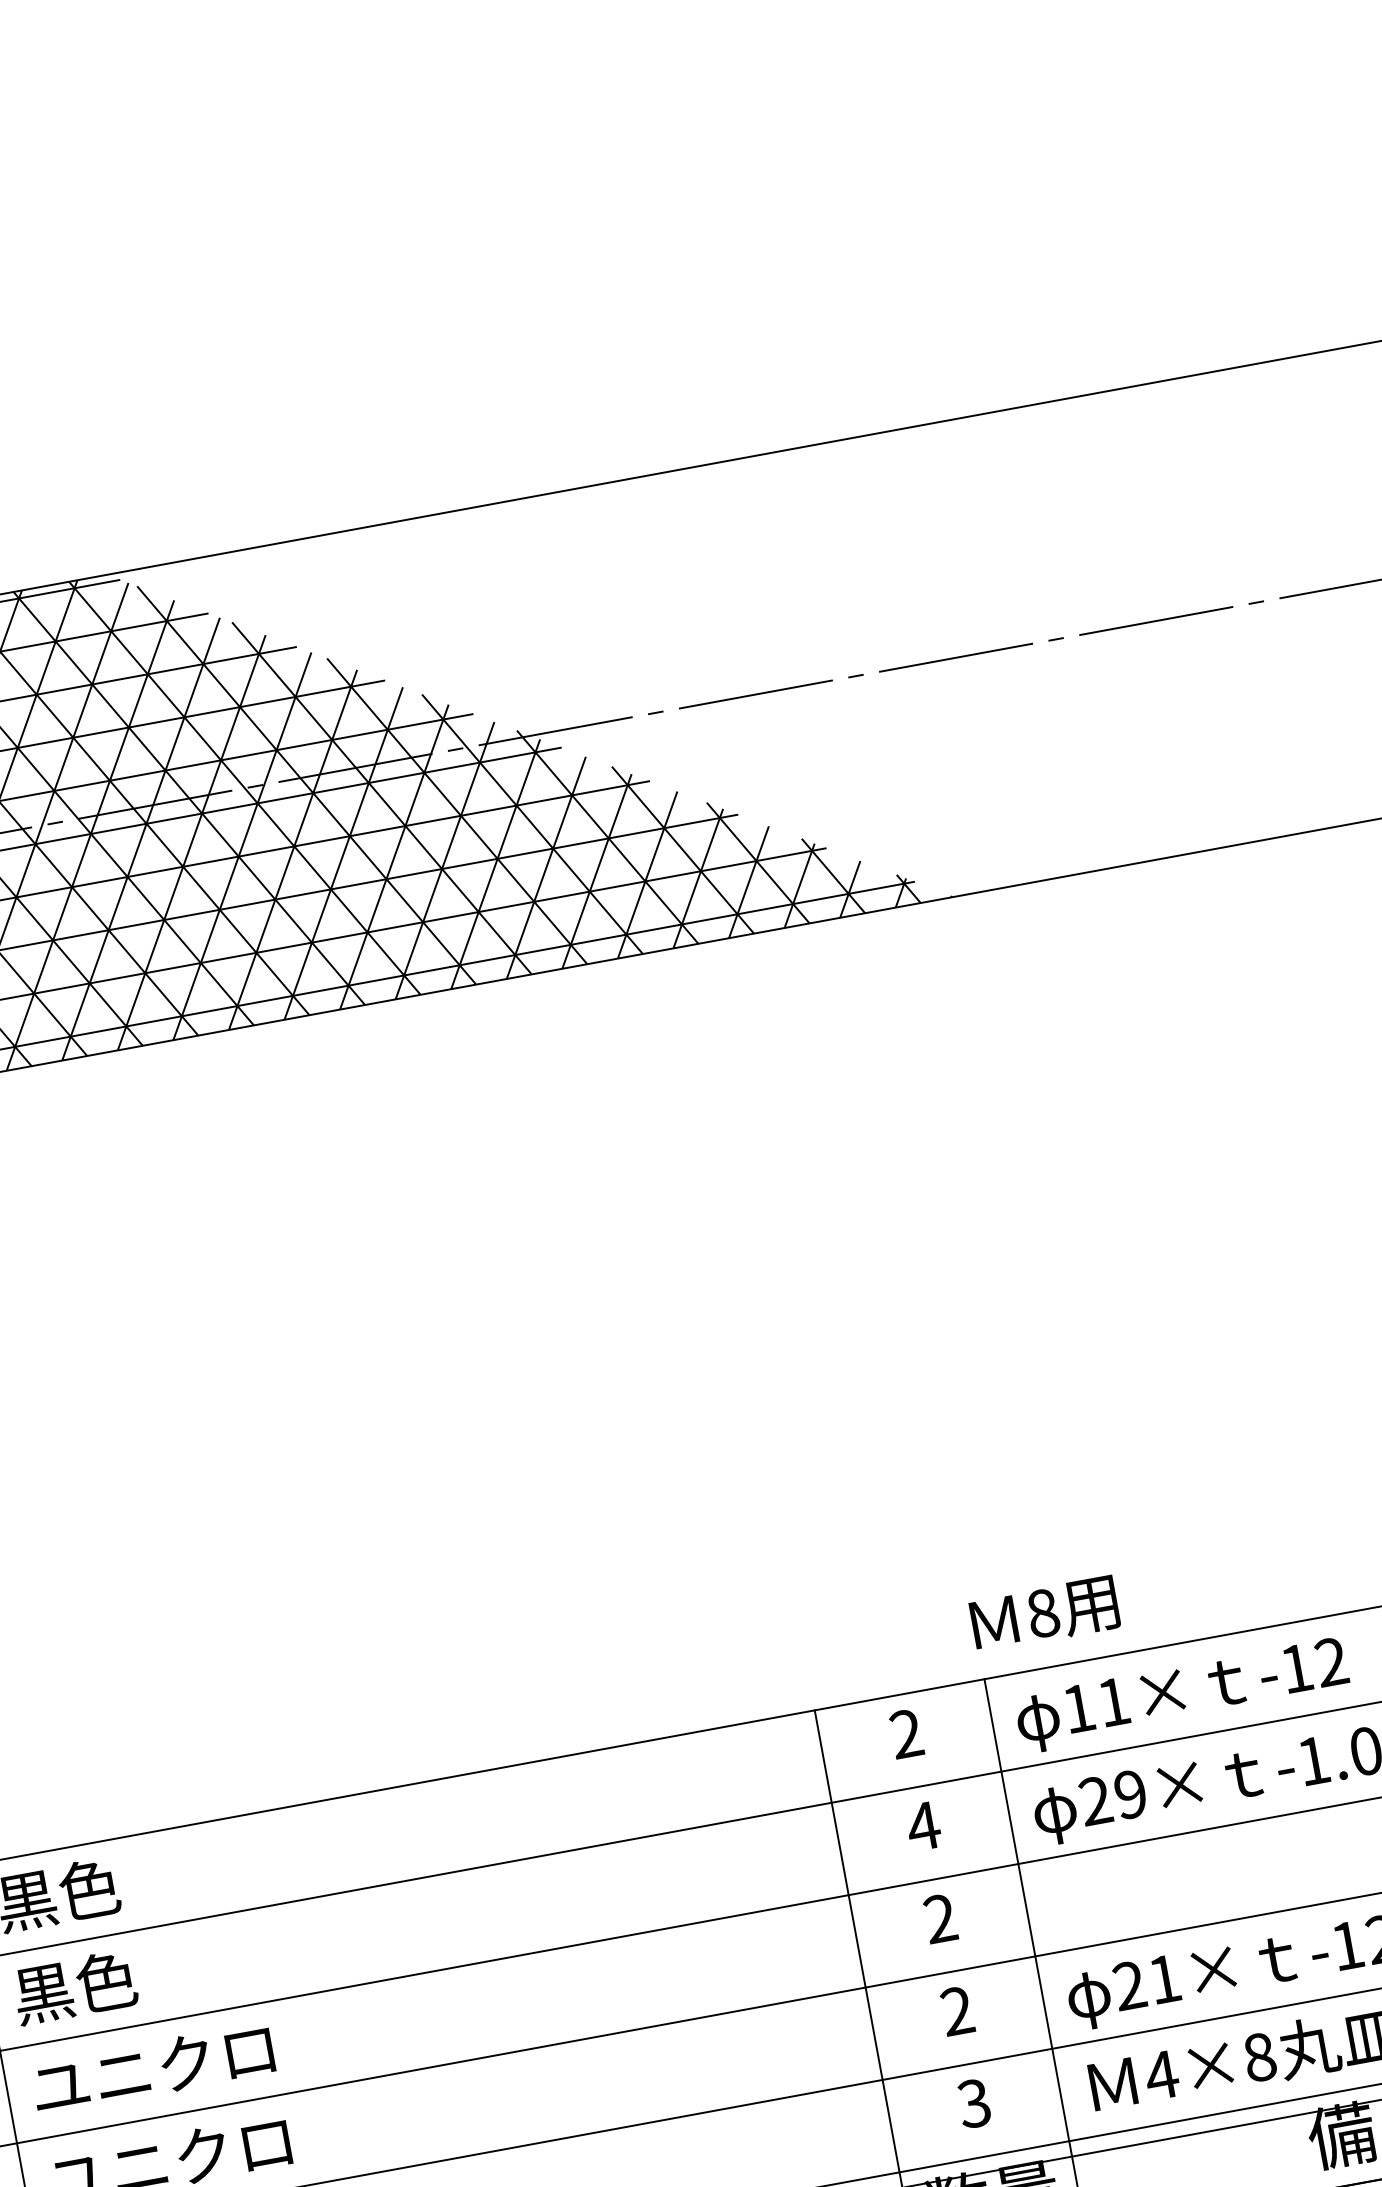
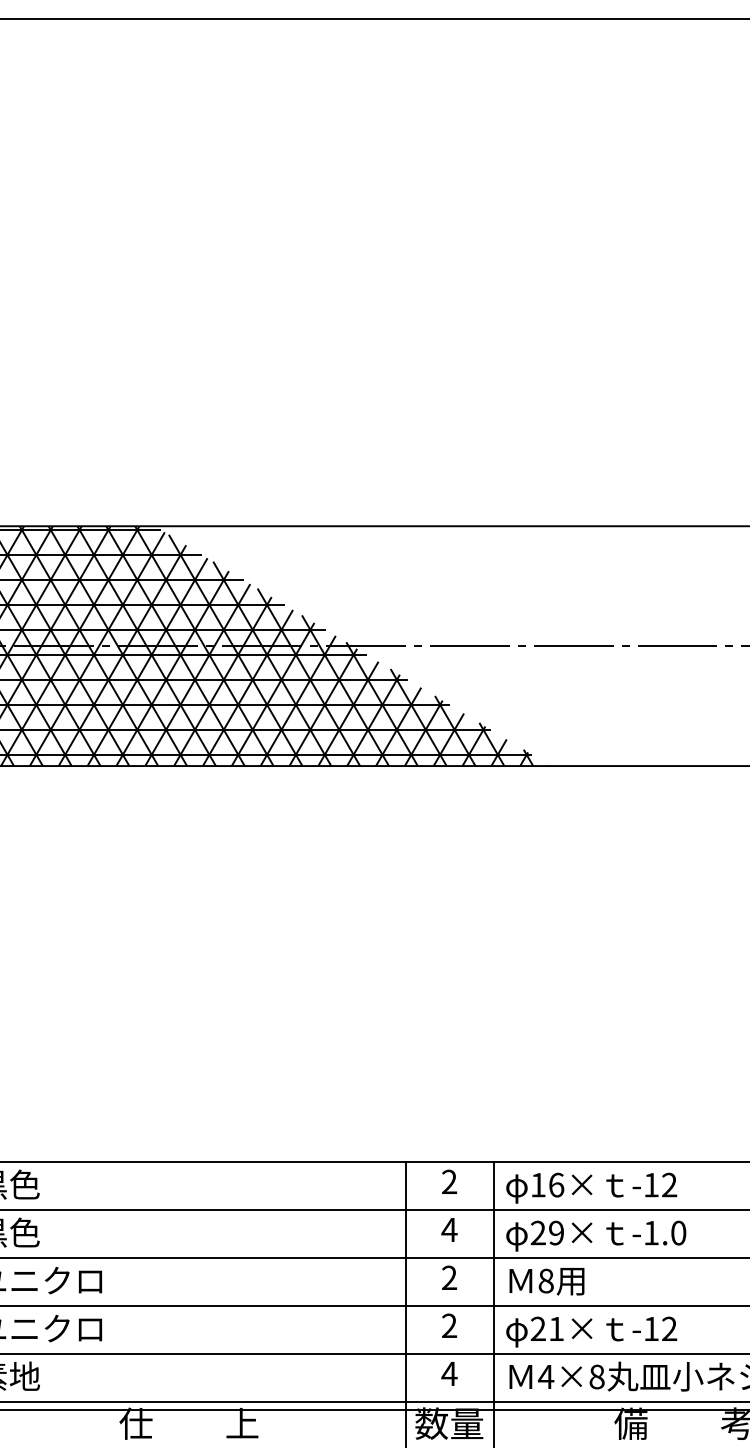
text: (1043, 1614) -> (546, 1281), moved
text: (1113, 1700) -> (556, 1184), 11× -> 16×
text: (974, 2102) -> (449, 1373), 3 -> 4

